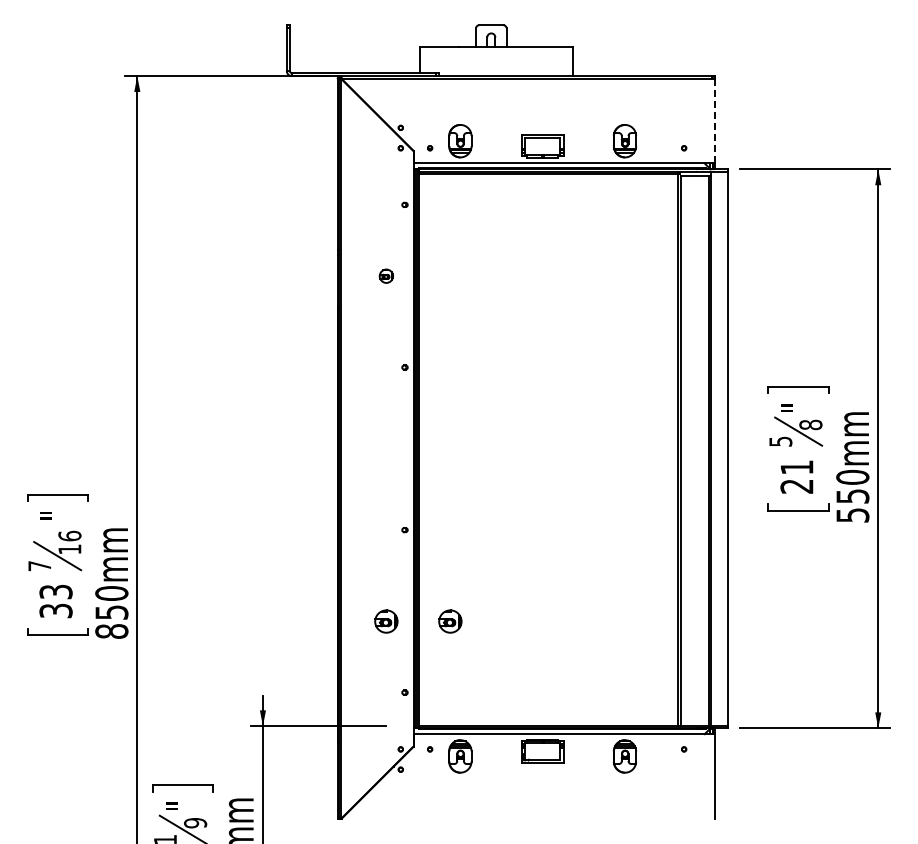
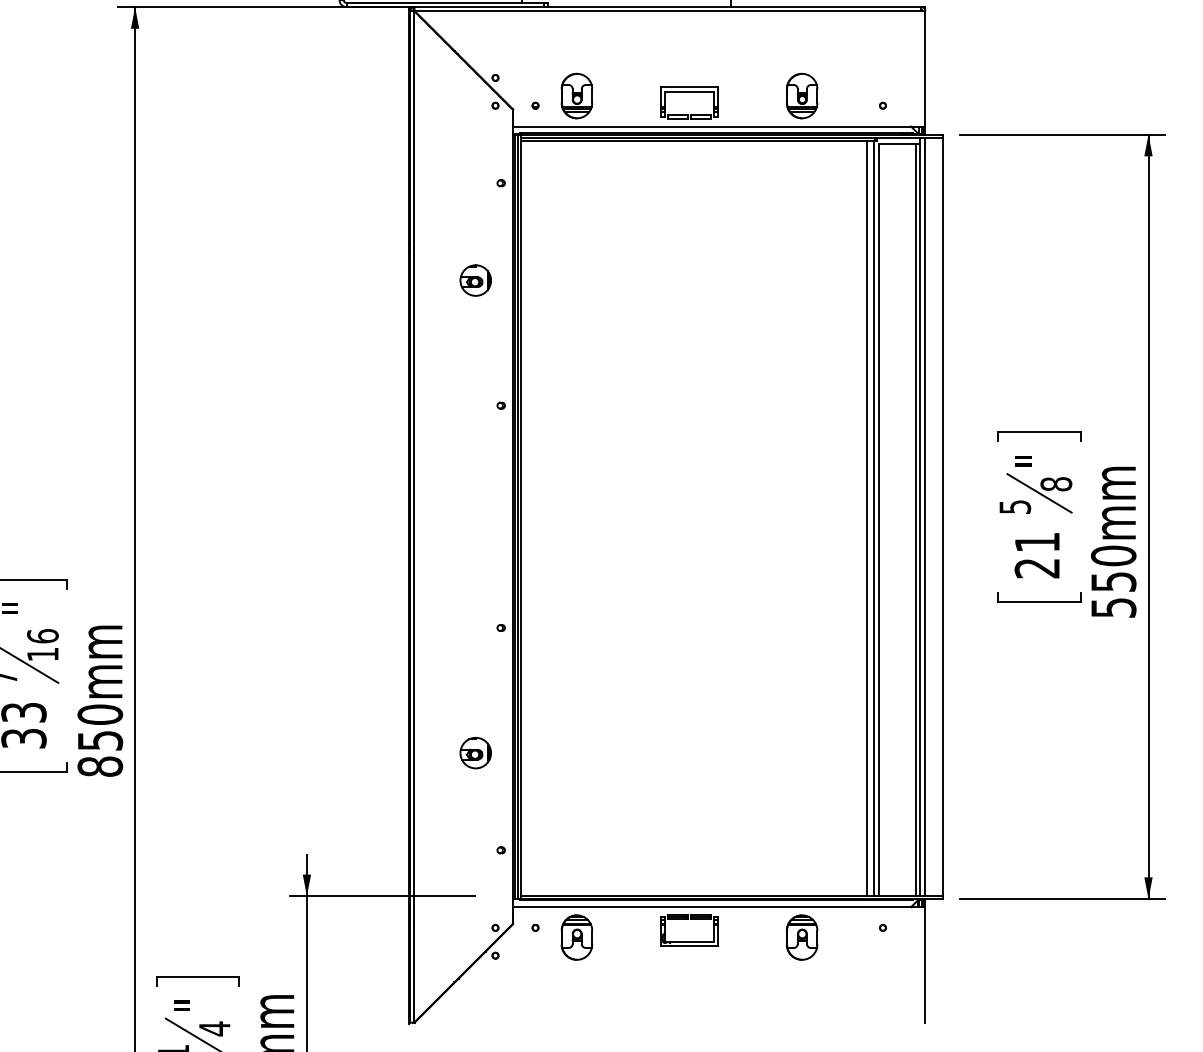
line: (715, 121) -> (925, 69), dashed -> solid
part: (386, 276) -> (475, 281), size x1.67
line: (714, 448) -> (924, 516), added
line: (672, 449) -> (867, 517), added
part: (450, 621) -> (563, 753), removed
text: (195, 822) -> (214, 1027), 9 -> 4

